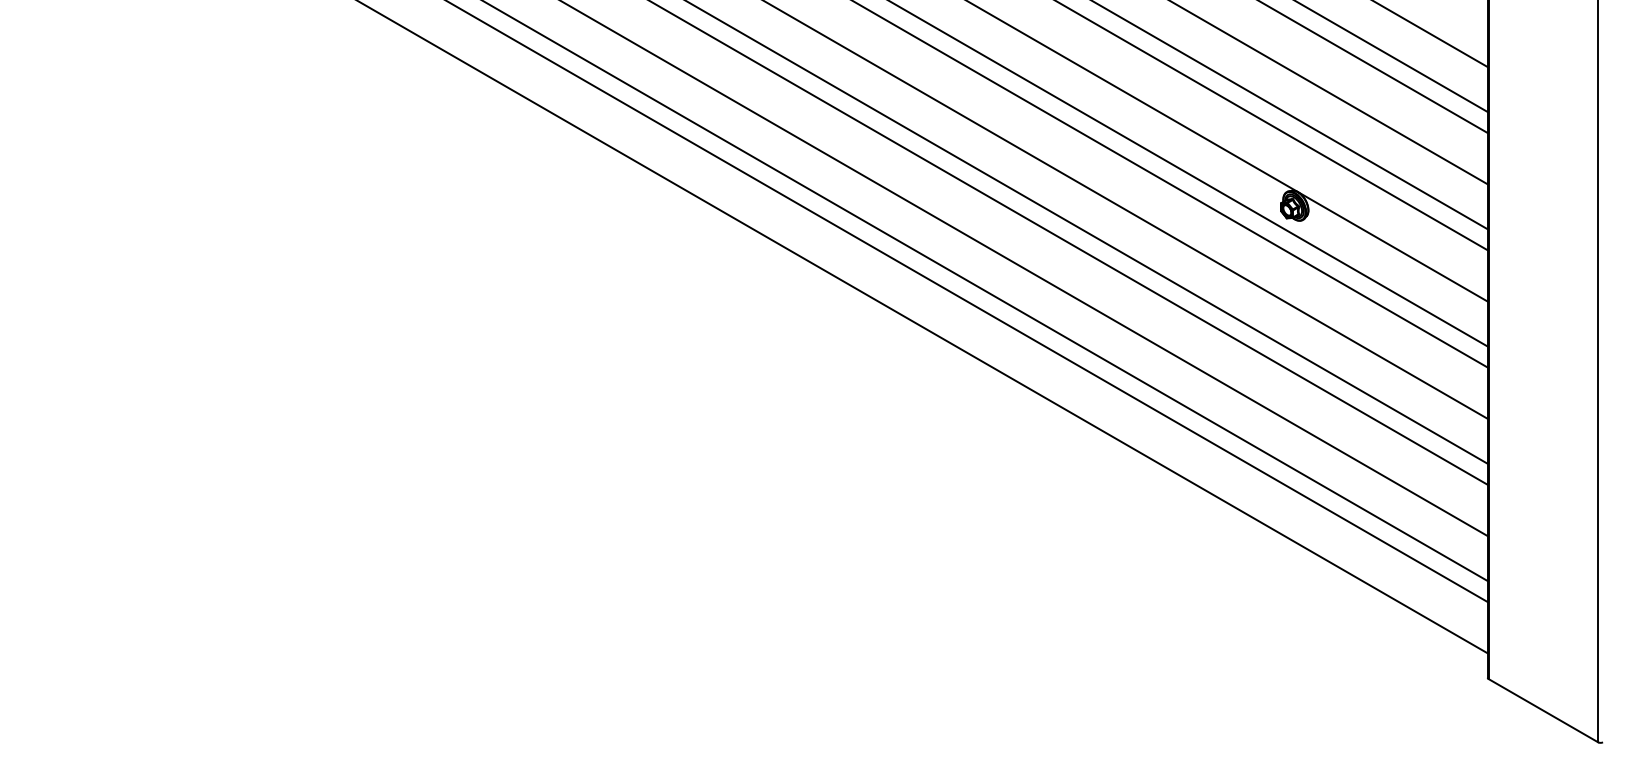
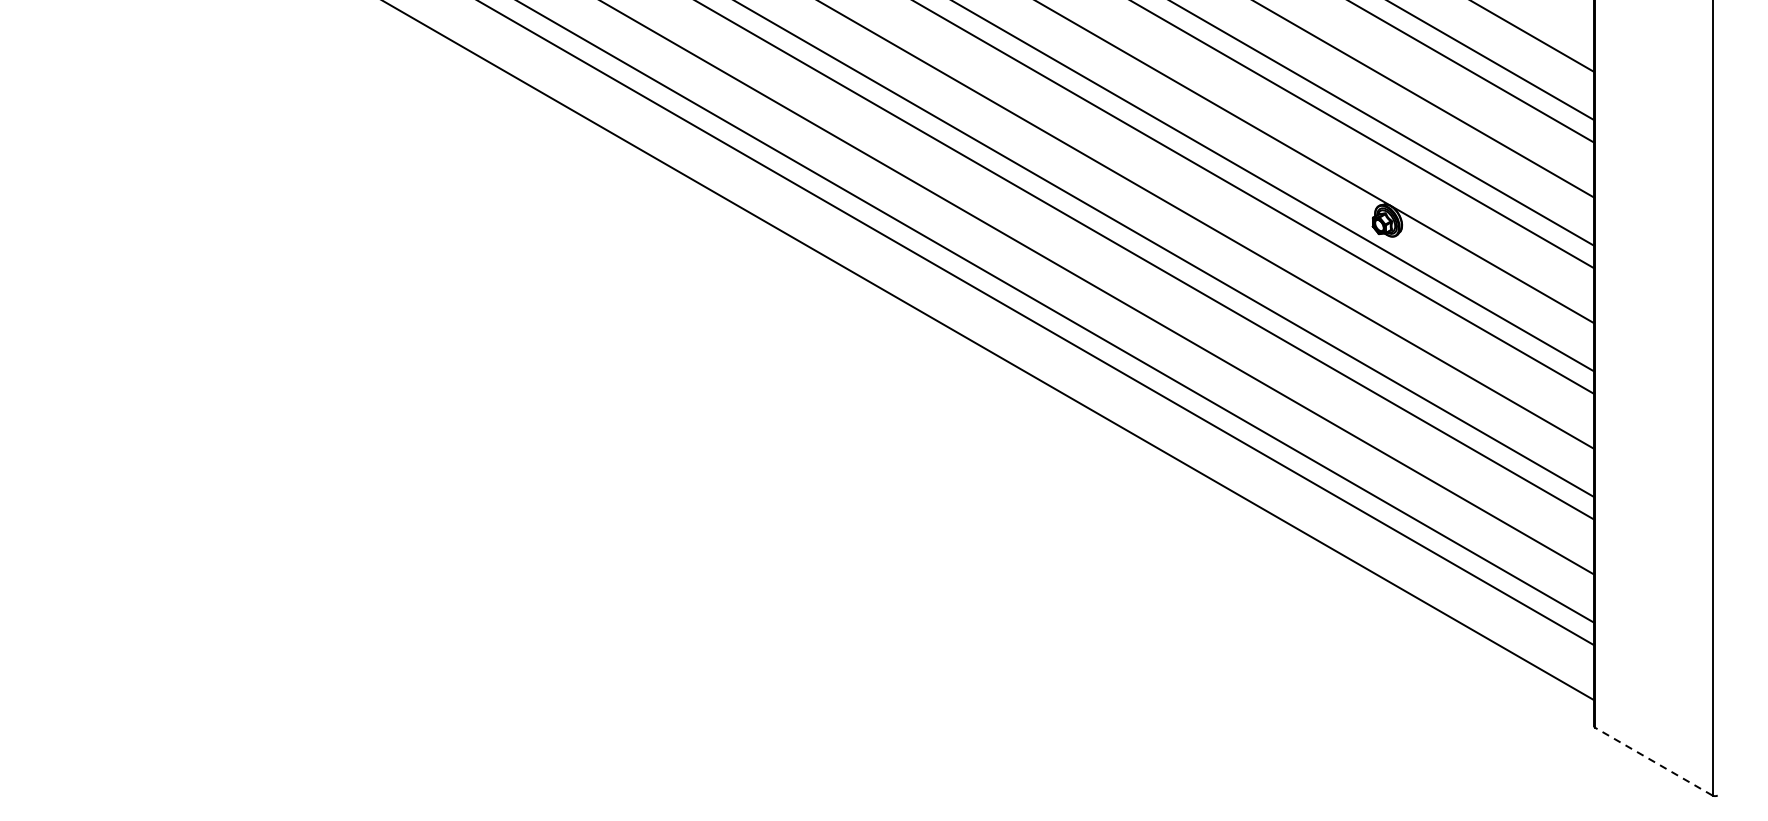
line: (1543, 710) -> (1653, 761), solid -> dashed

